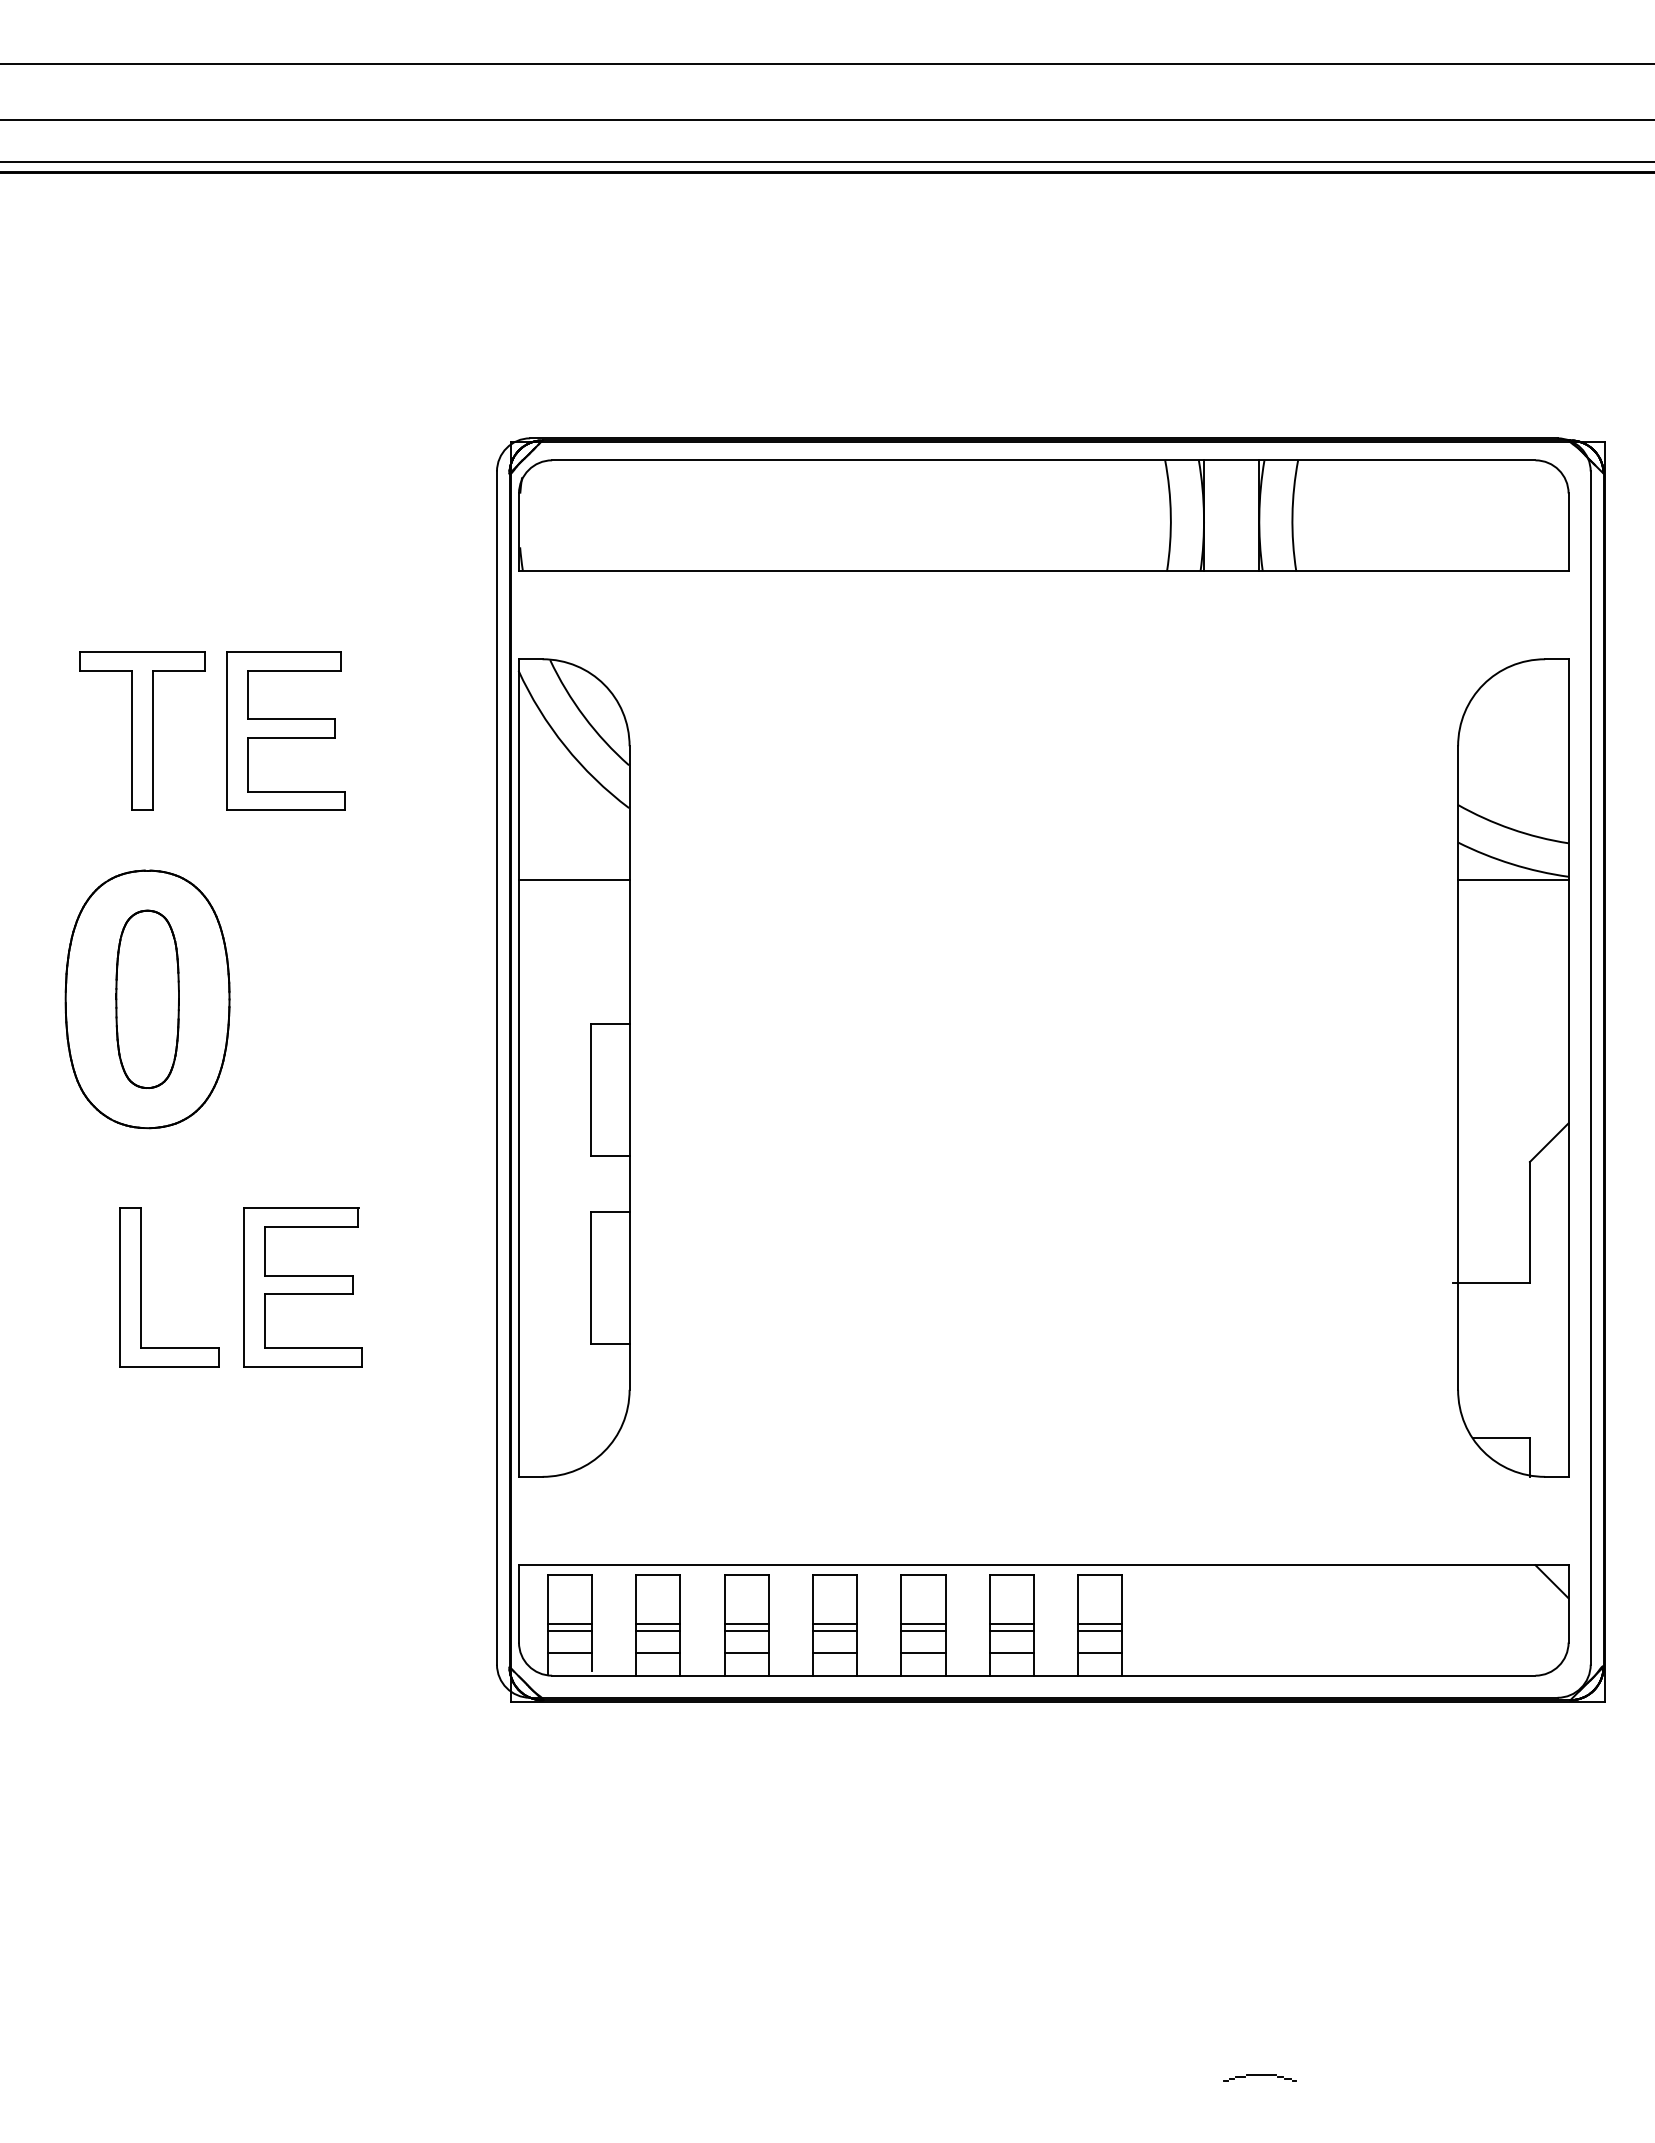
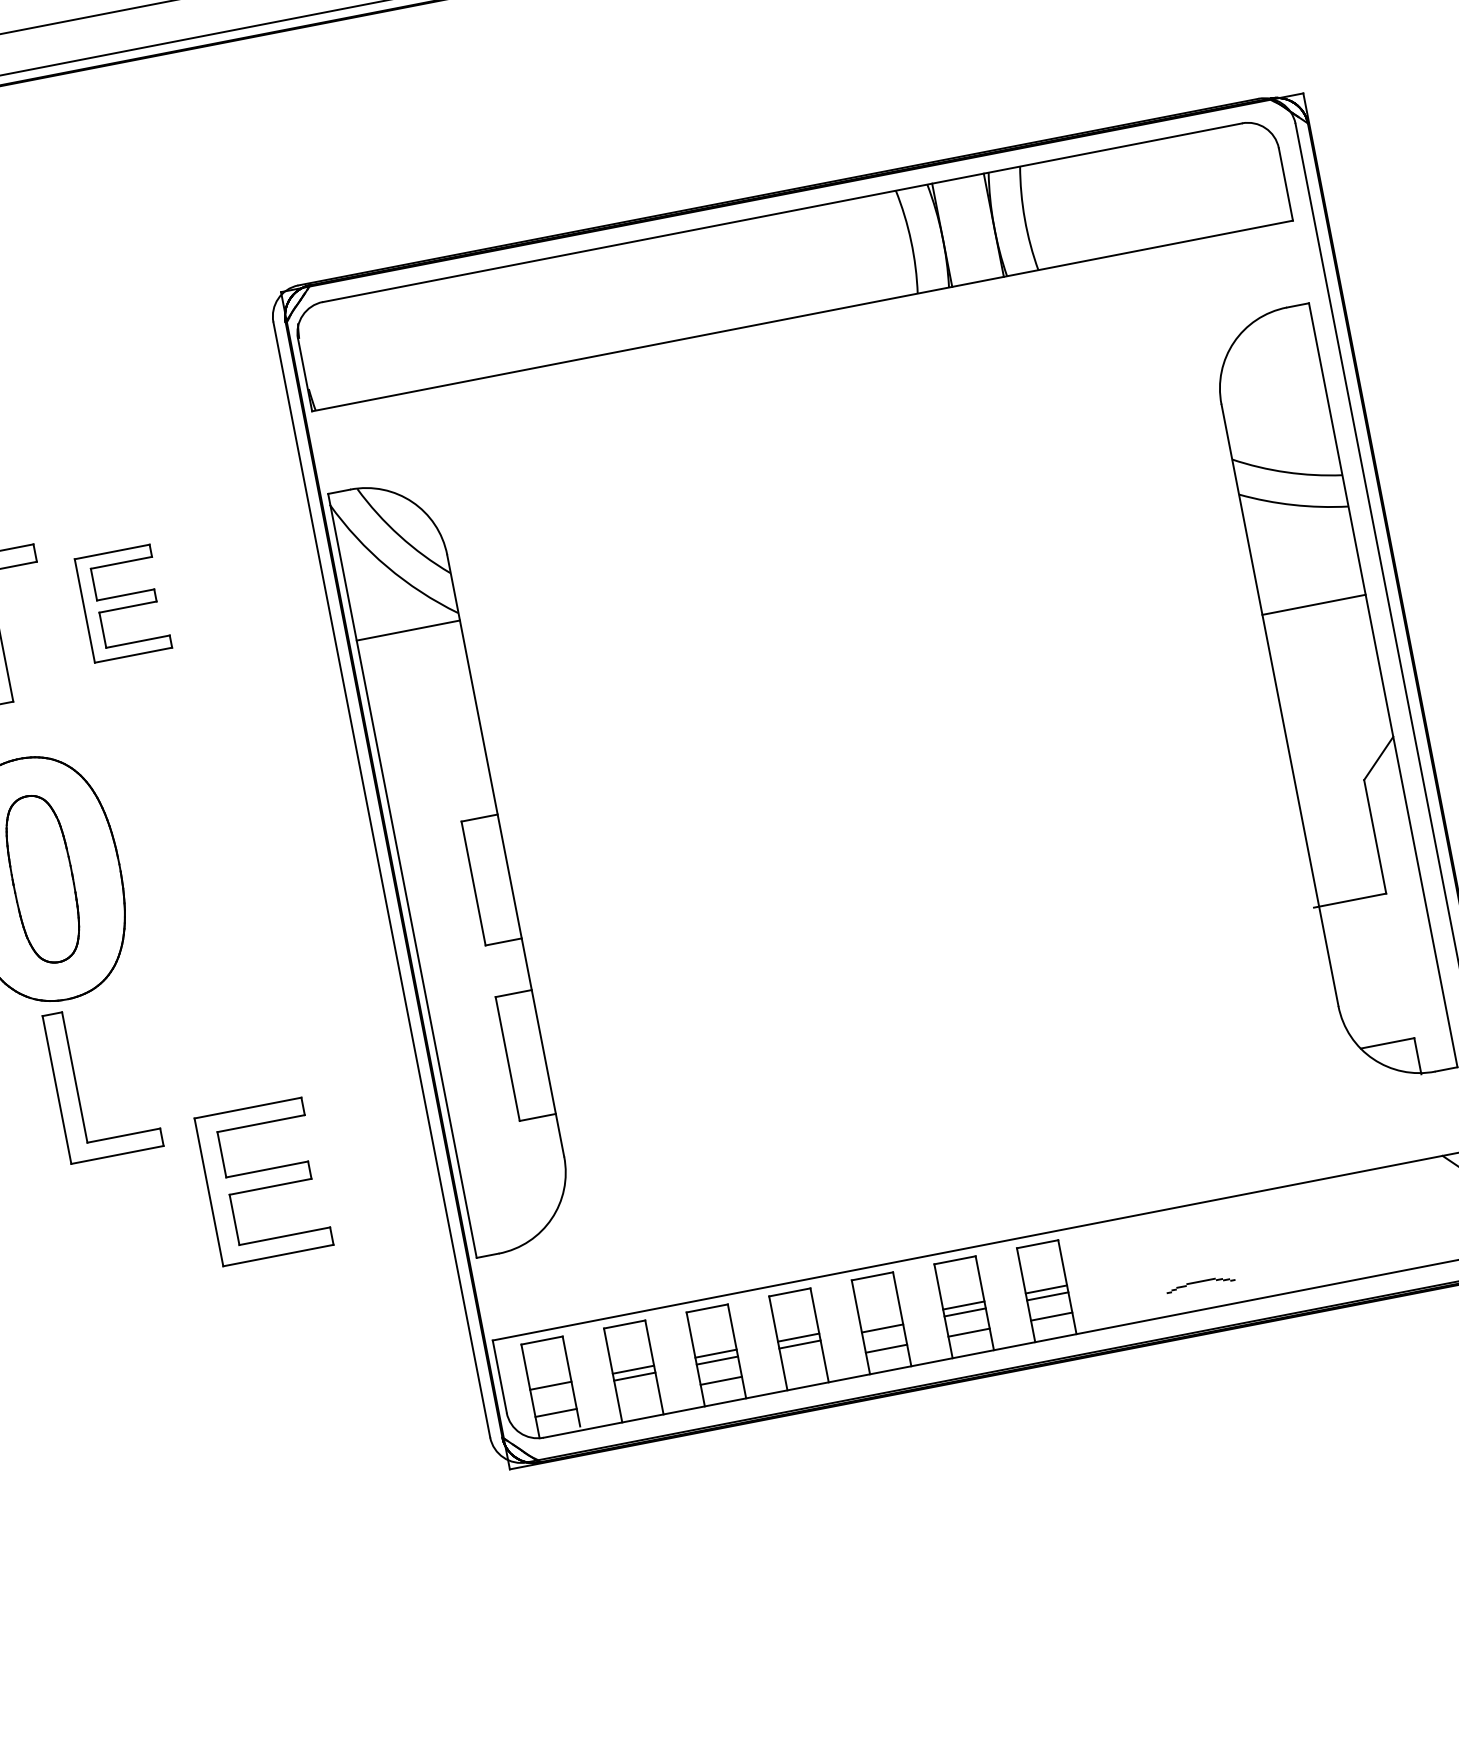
part: (285, 730) -> (122, 602), size x0.7
line: (574, 880) -> (408, 630), moved
line: (1513, 880) -> (1314, 605), moved
part: (141, 1287) -> (77, 1086), moved
part: (302, 1287) -> (263, 1181), moved
line: (923, 1623) -> (881, 1321), removed
line: (569, 1630) -> (551, 1392), removed
line: (658, 1652) -> (638, 1396), removed
line: (834, 1652) -> (803, 1364), removed
part: (1259, 2077) -> (1199, 1283), moved

